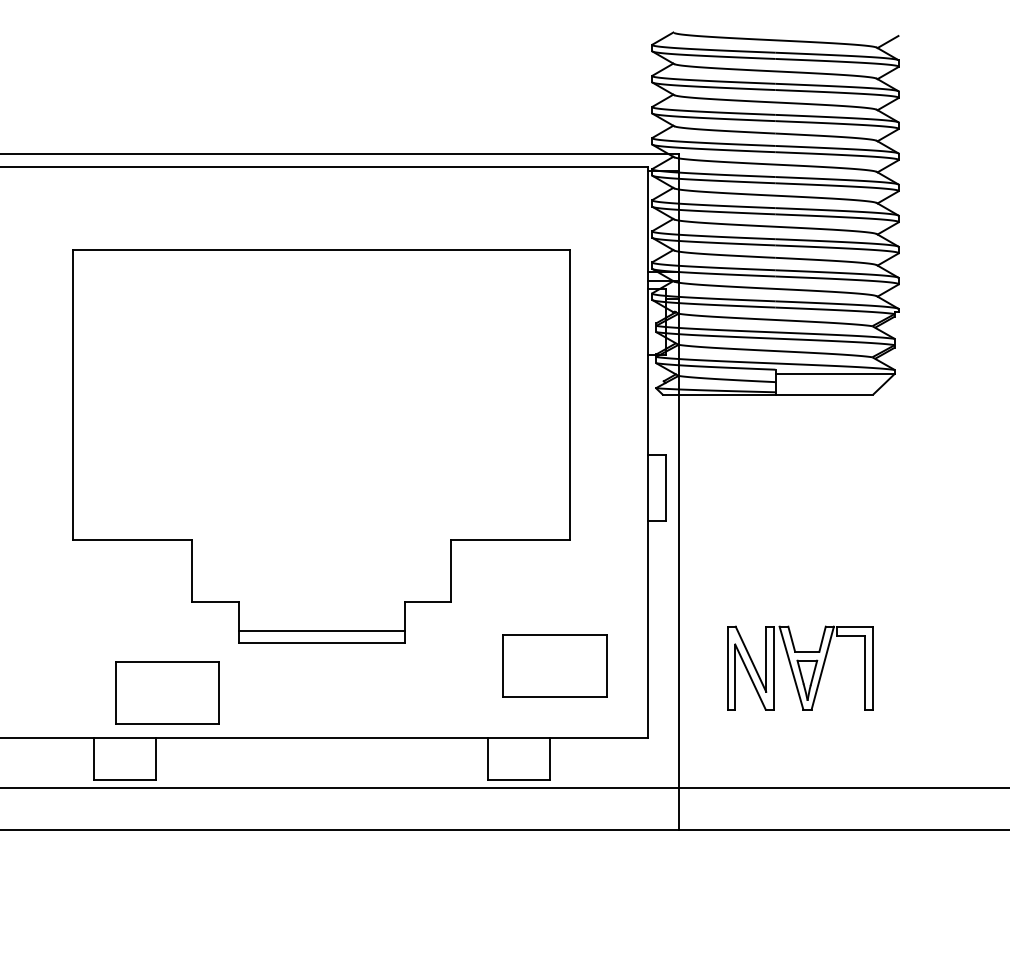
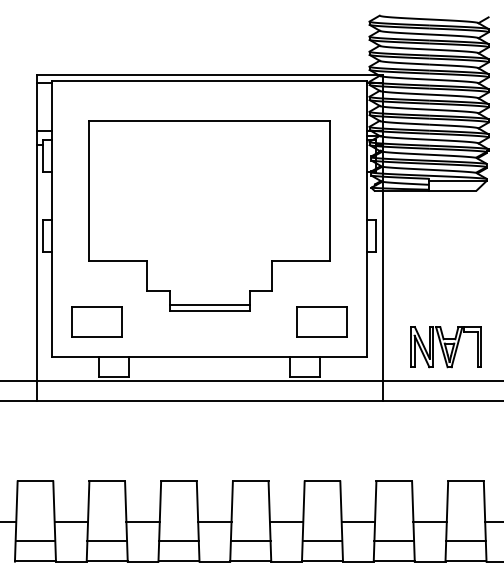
part: (799, 668) -> (445, 347), moved
part: (166, 691) -> (96, 321), moved

